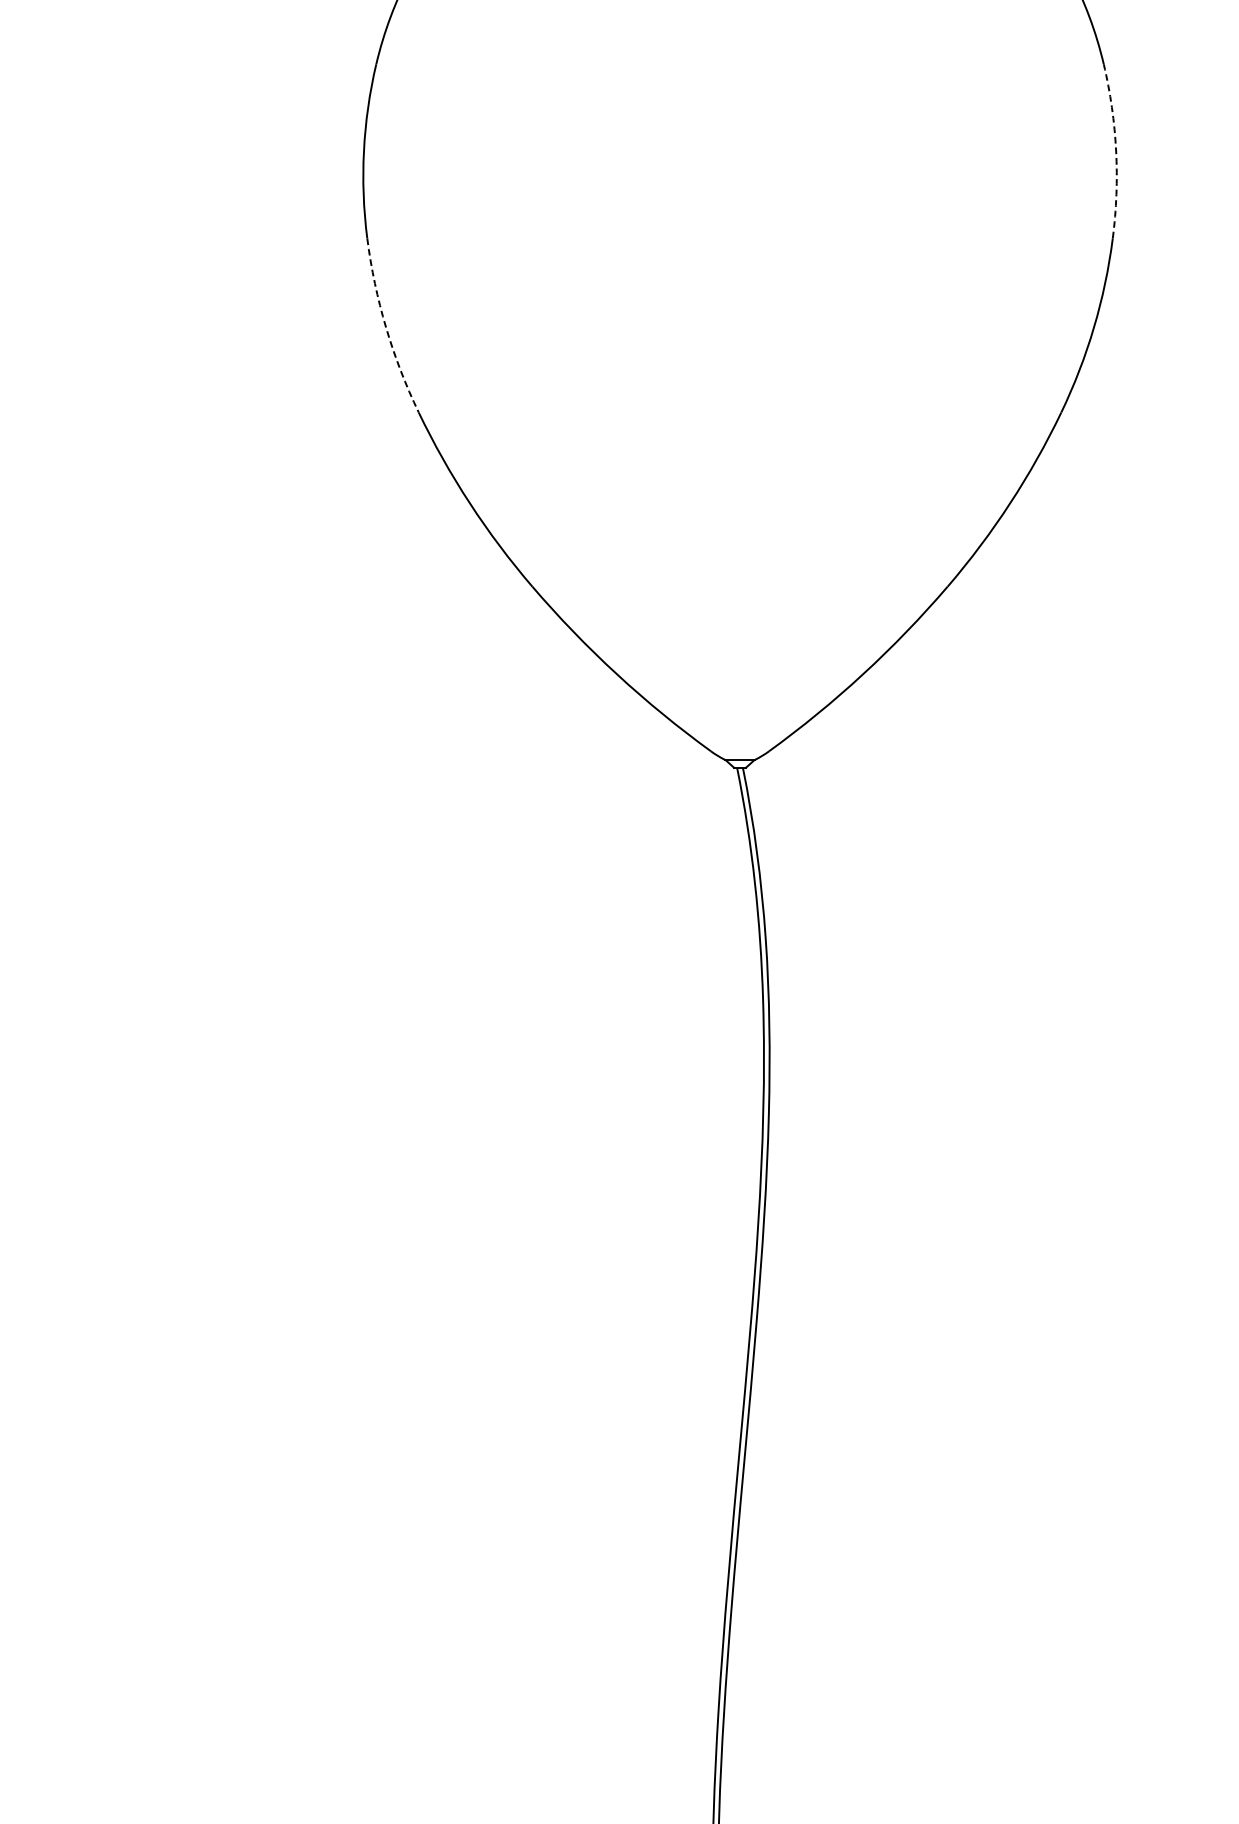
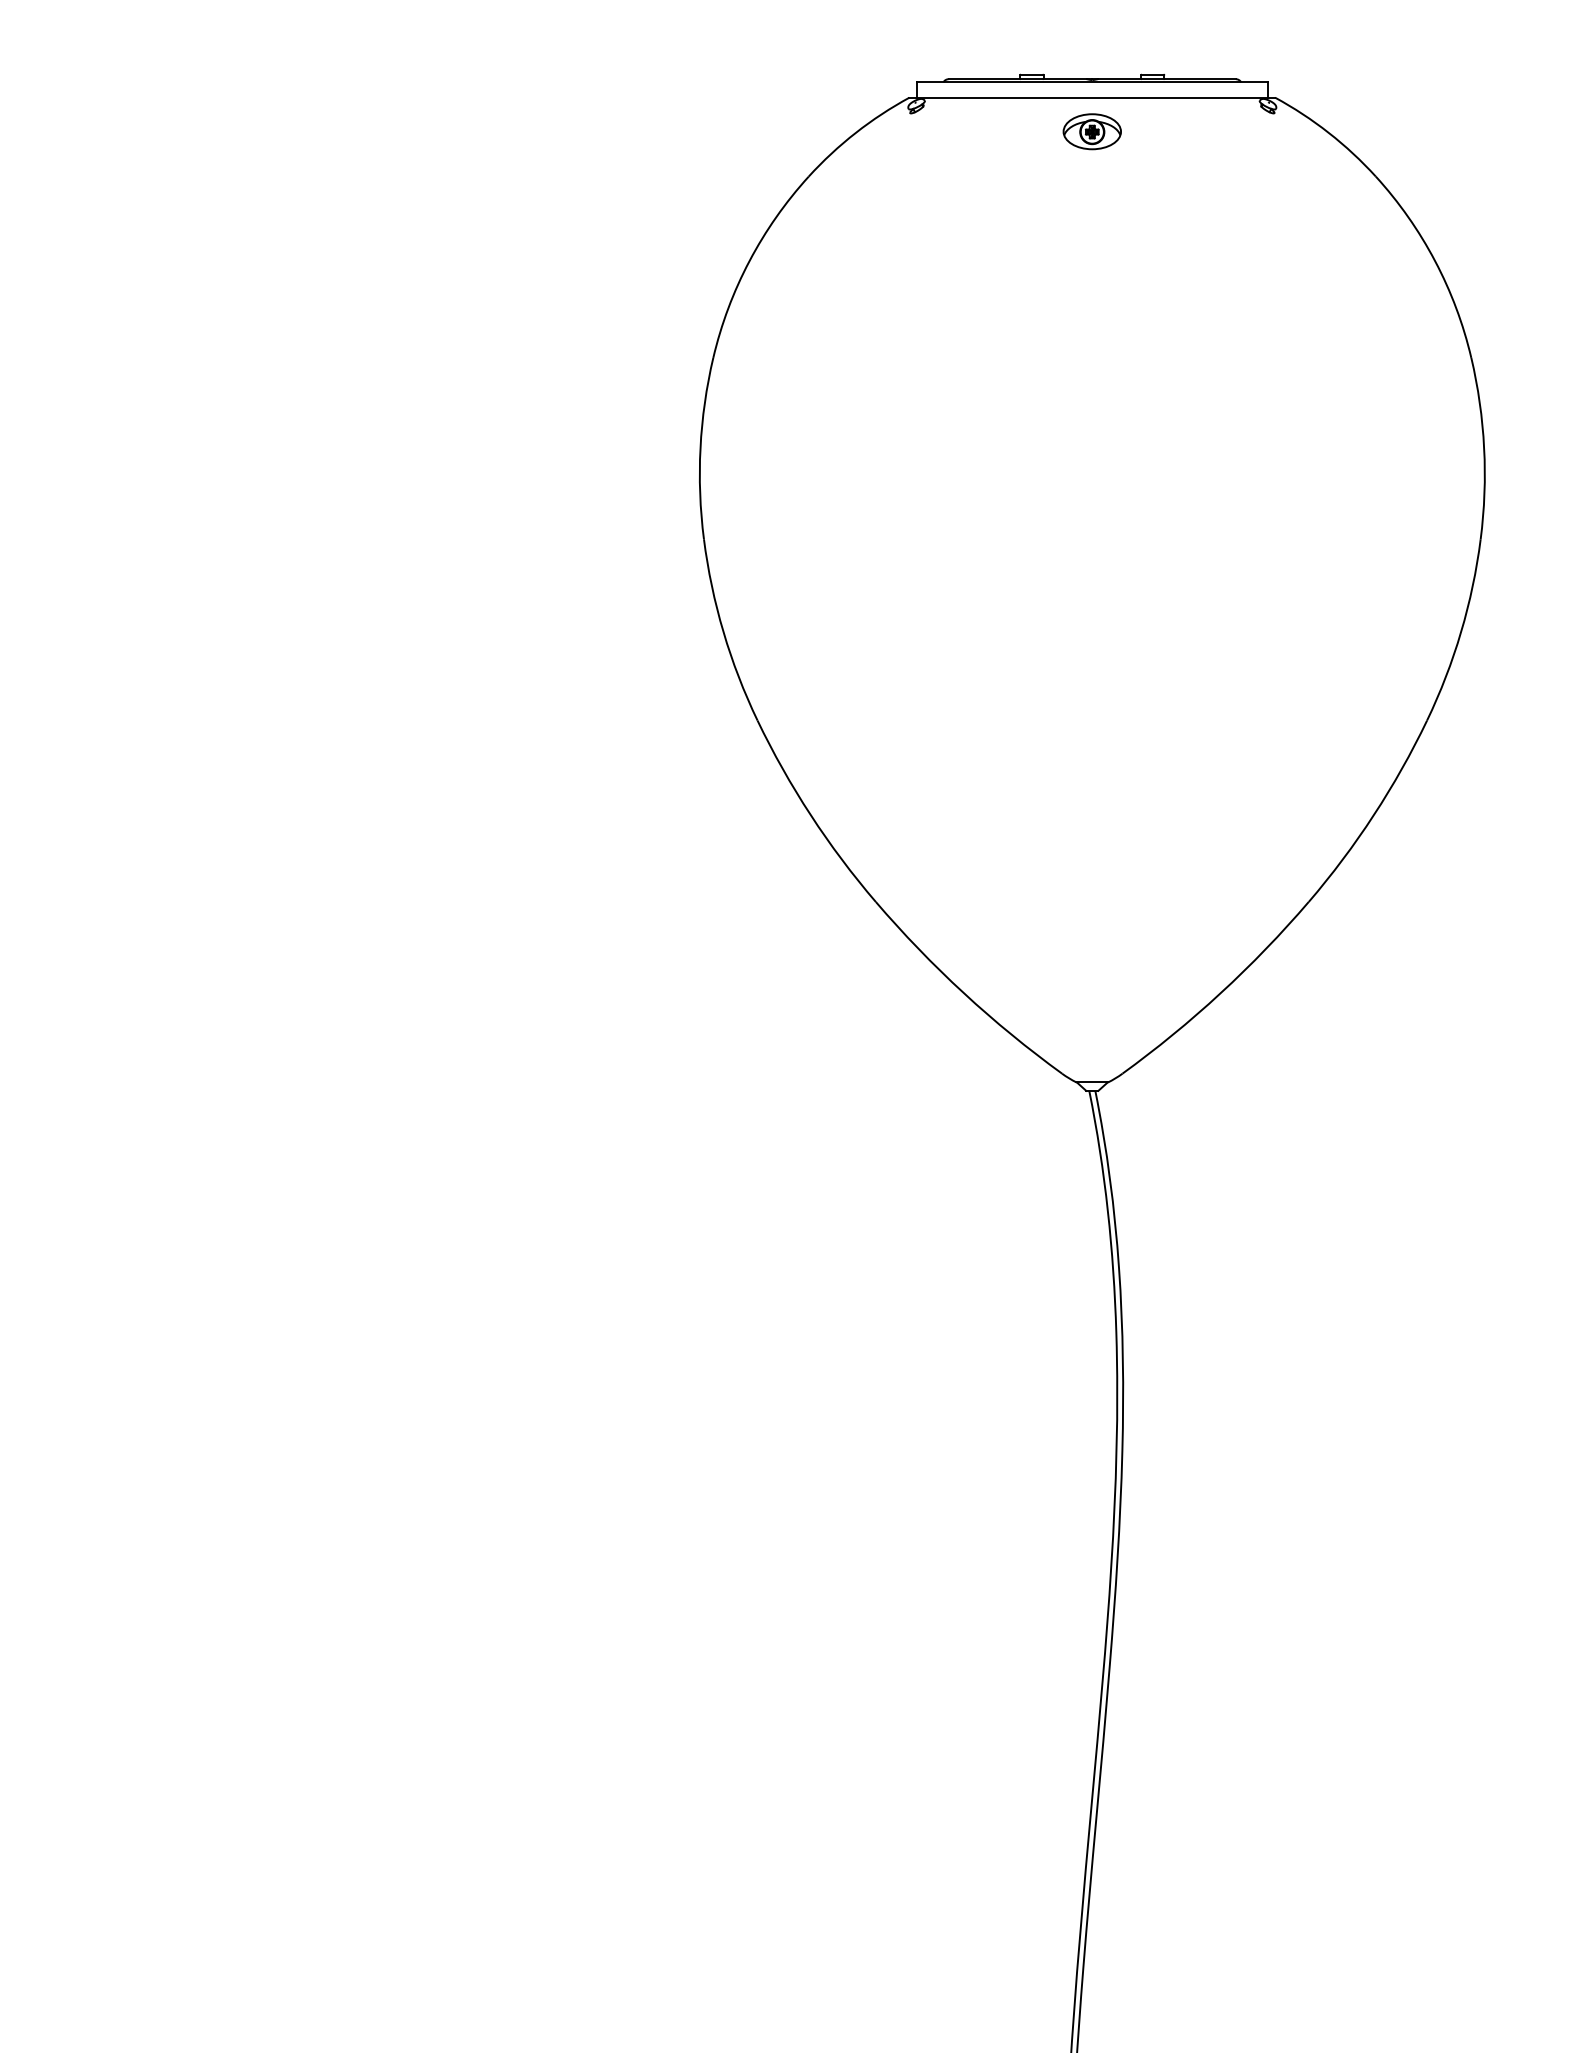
arc: (1116, 151) -> (1484, 448), dashed -> solid
arc: (386, 327) -> (723, 632), dashed -> solid

